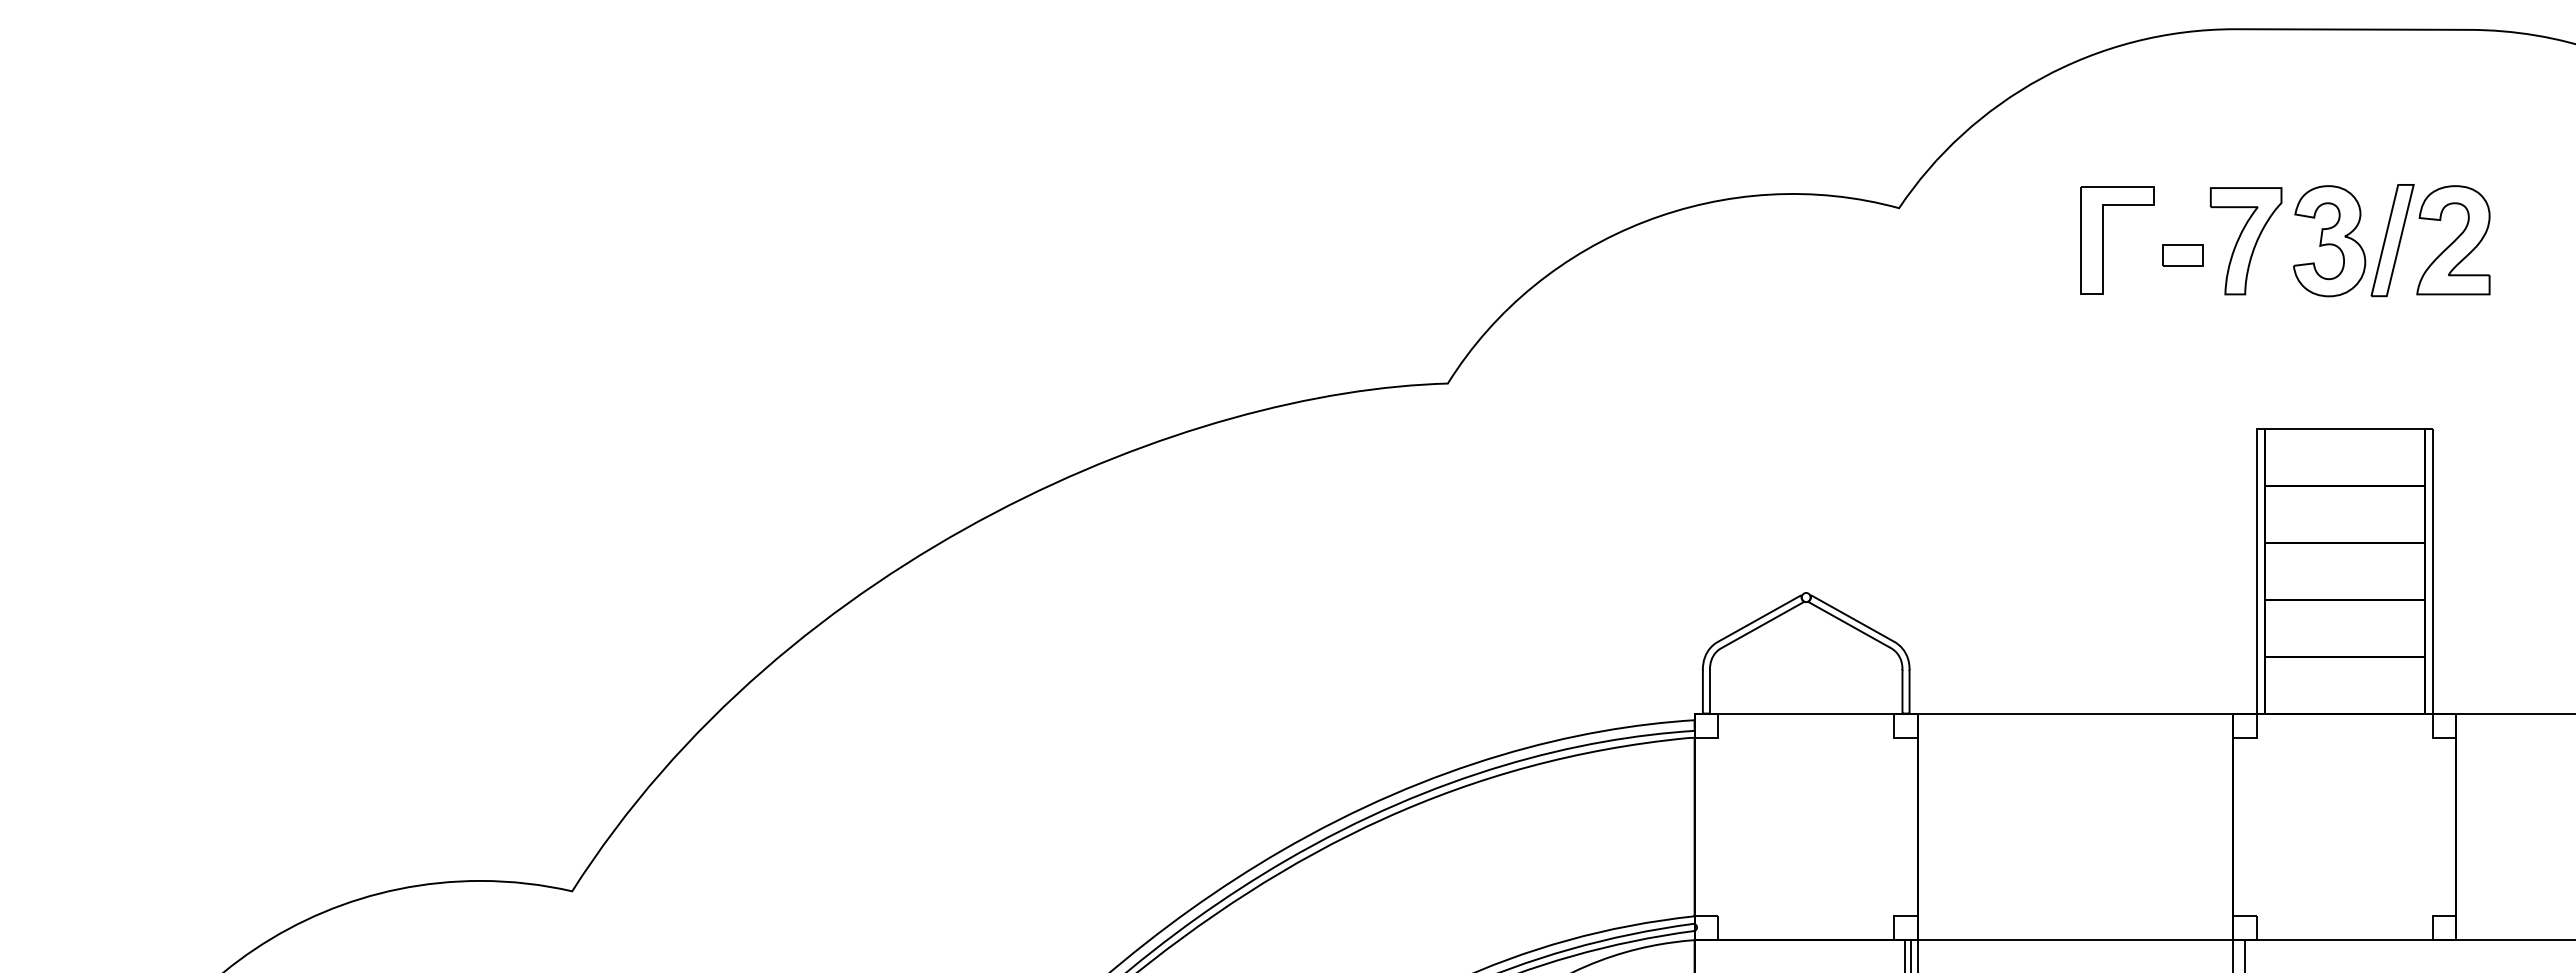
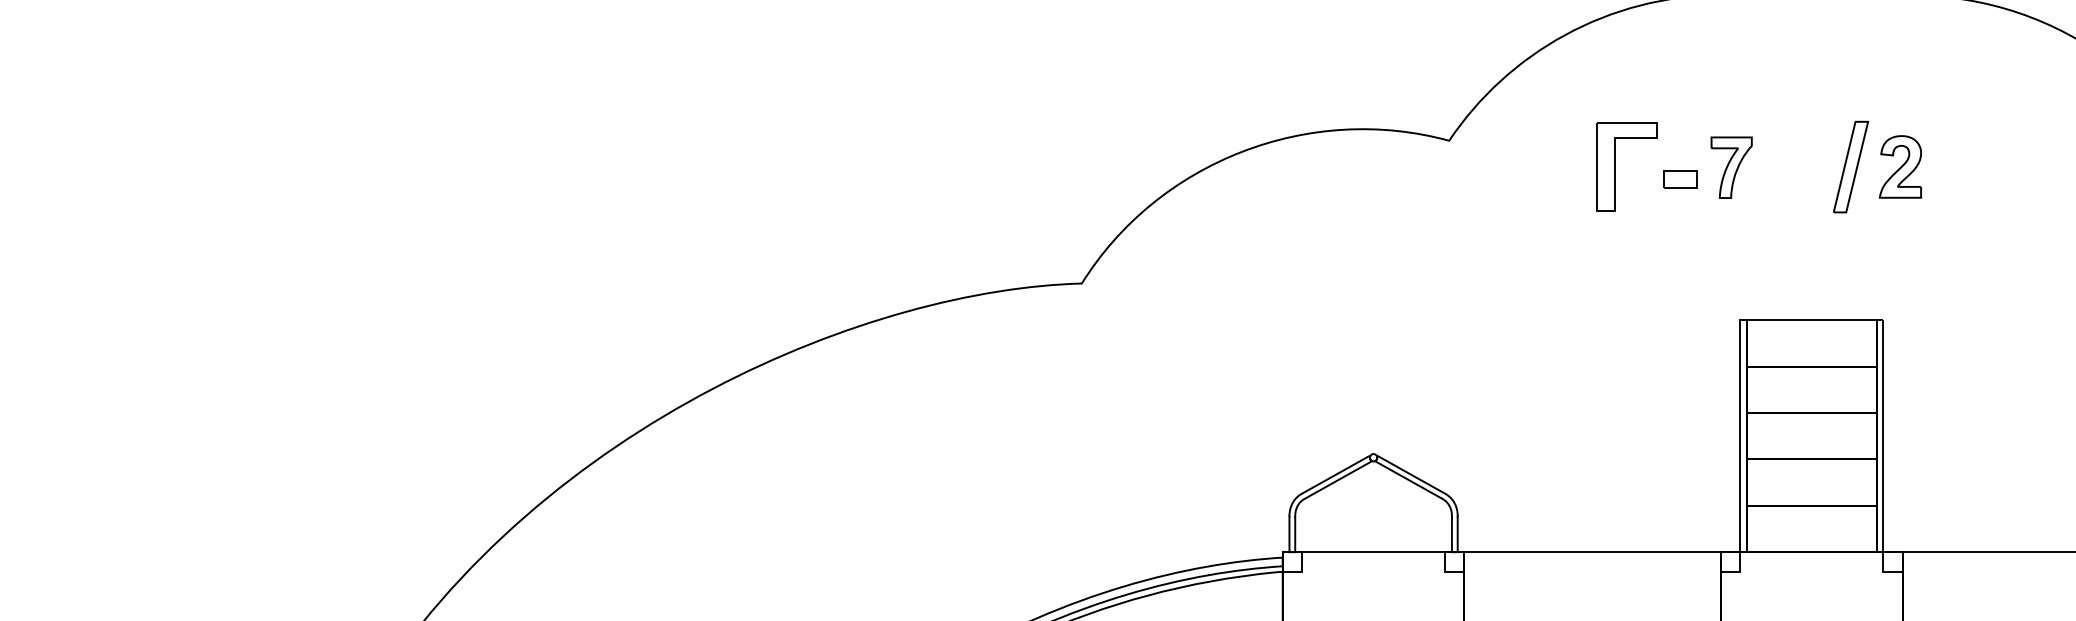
part: (2453, 240) -> (1900, 167), size x0.7
part: (2245, 241) -> (1731, 167), size x0.7
part: (2329, 241) -> (1799, 167), removed

